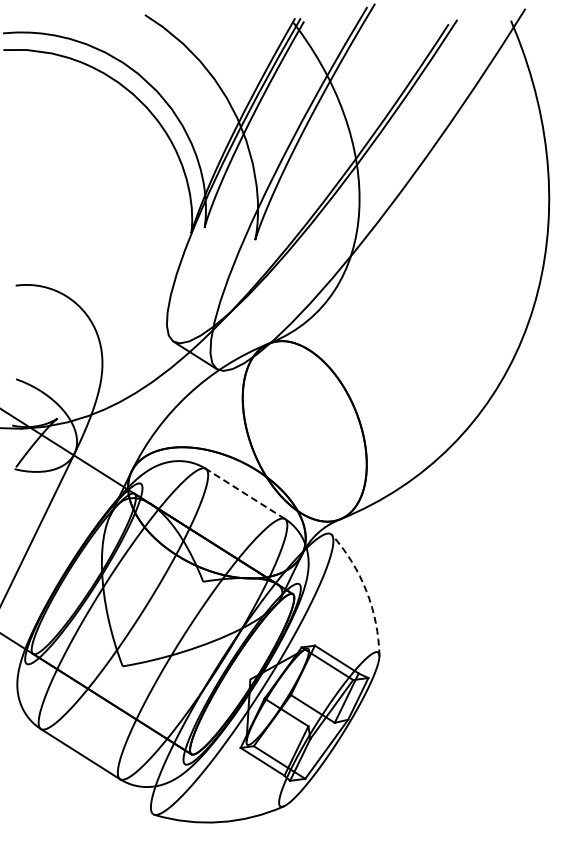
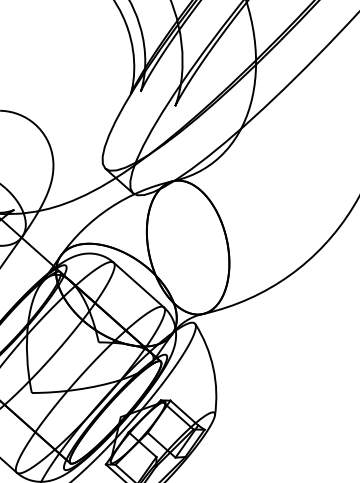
line: (245, 493) -> (138, 284), dashed -> solid
arc: (366, 591) -> (213, 368), dashed -> solid

